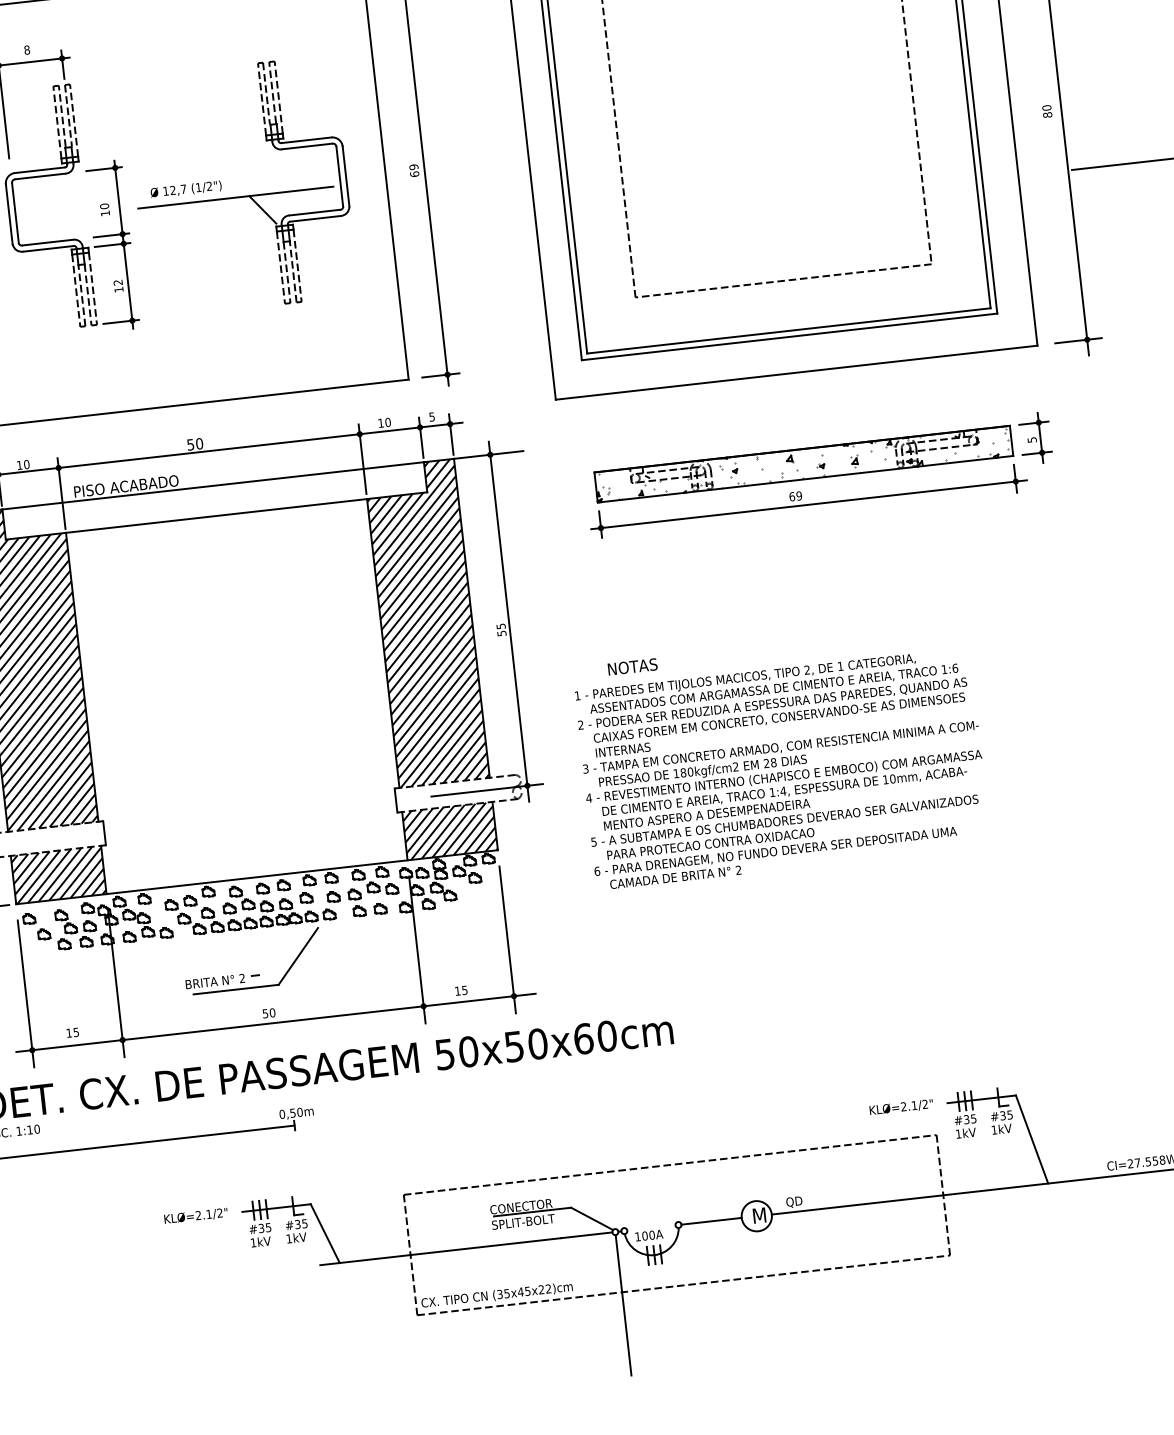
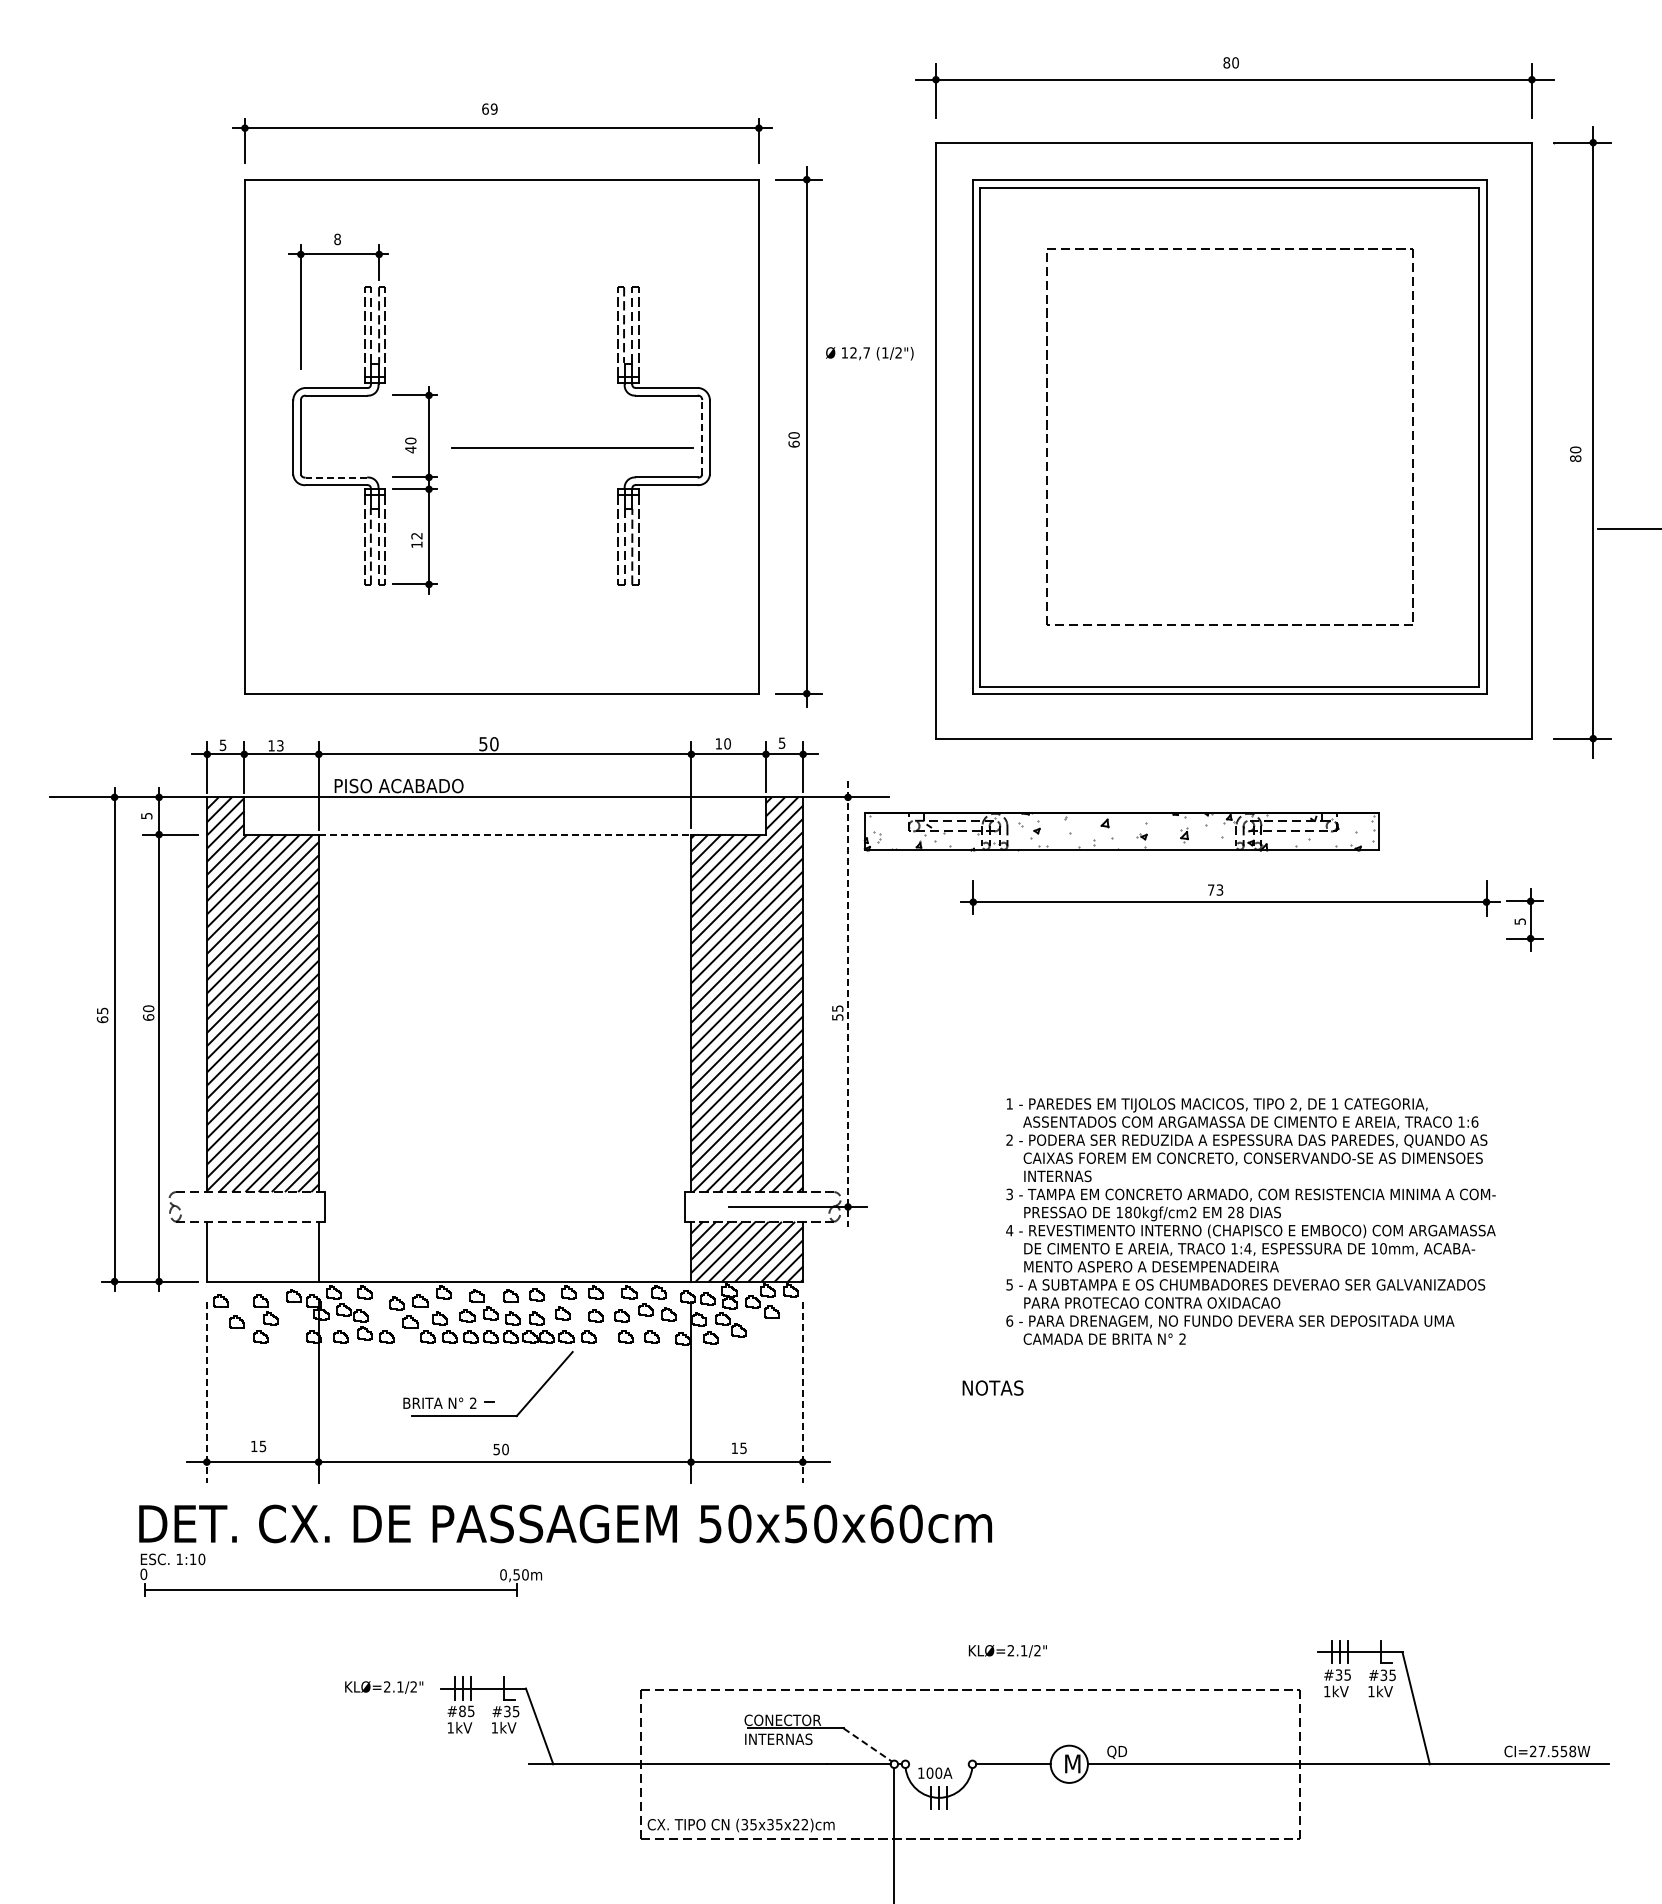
text: (413, 167) -> (793, 435), 69 -> 60
line: (339, 176) -> (702, 436), solid -> dashed
text: (185, 189) -> (869, 353), moved
line: (262, 209) -> (603, 466), removed
text: (105, 213) -> (410, 449), 10 -> 40
line: (47, 242) -> (336, 477), solid -> dashed
part: (1035, 437) -> (1524, 919), moved
part: (803, 463) -> (1121, 831), moved
text: (26, 464) -> (280, 745), 10 -> 13
text: (795, 495) -> (1215, 889), 69 -> 73
line: (216, 515) -> (505, 834), solid -> dashed
line: (509, 621) -> (848, 1003), solid -> dashed
text: (632, 666) -> (992, 1387), moved
text: (782, 769) -> (1250, 1221), moved
hatch: (58, 874) -> (262, 1251), removed
part: (87, 933) -> (290, 1327), removed
line: (507, 939) -> (802, 1392), solid -> dashed
line: (25, 993) -> (206, 1392), solid -> dashed
text: (901, 1107) -> (1007, 1651), moved
line: (592, 1219) -> (868, 1745), solid -> dashed
text: (523, 1222) -> (783, 1739), SPLIT-BOLT -> INTERNAS
text: (261, 1227) -> (462, 1710), #35 -> #85
text: (520, 1291) -> (770, 1824), (35x45x22)cm -> (35x35x22)cm

